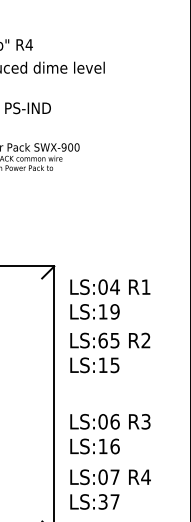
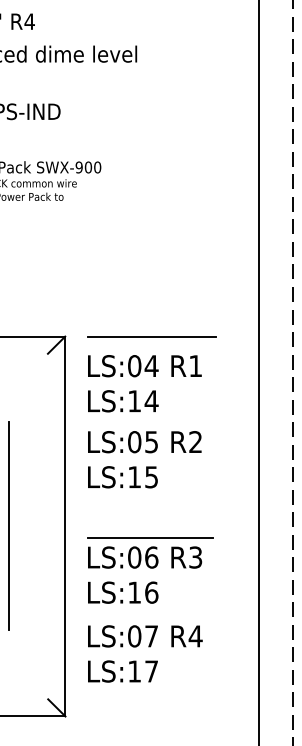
line: (114, 267) -> (151, 337), added
text: (114, 312) -> (151, 401), LS:19 -> LS:14
text: (103, 340) -> (134, 442), LS:65 -> LS:05
line: (14, 399) -> (8, 525), added
line: (113, 408) -> (149, 538), added
text: (103, 501) -> (134, 671), LS:37 -> LS:17

